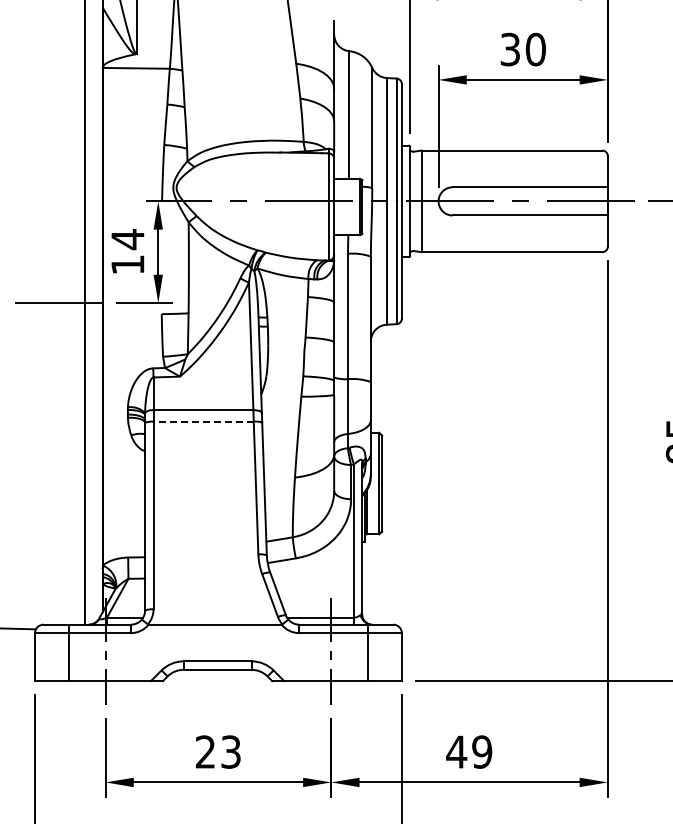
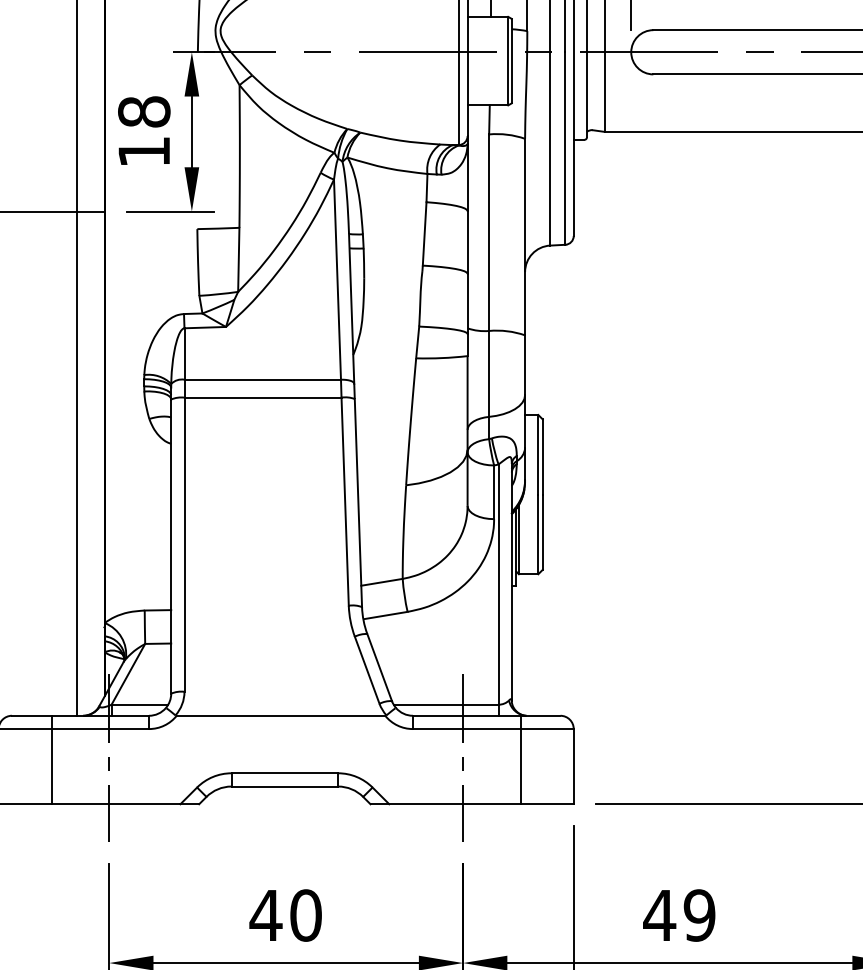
text: (127, 239) -> (143, 112), 14 -> 18
line: (203, 421) -> (262, 397), dashed -> solid
text: (218, 751) -> (286, 914), 23 -> 40

